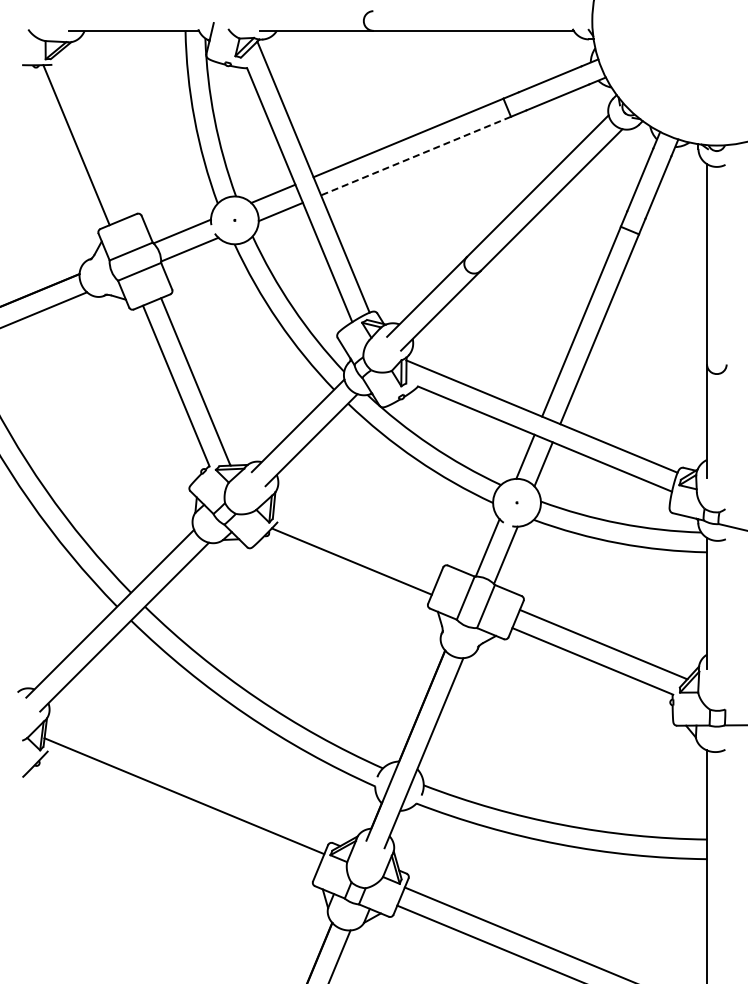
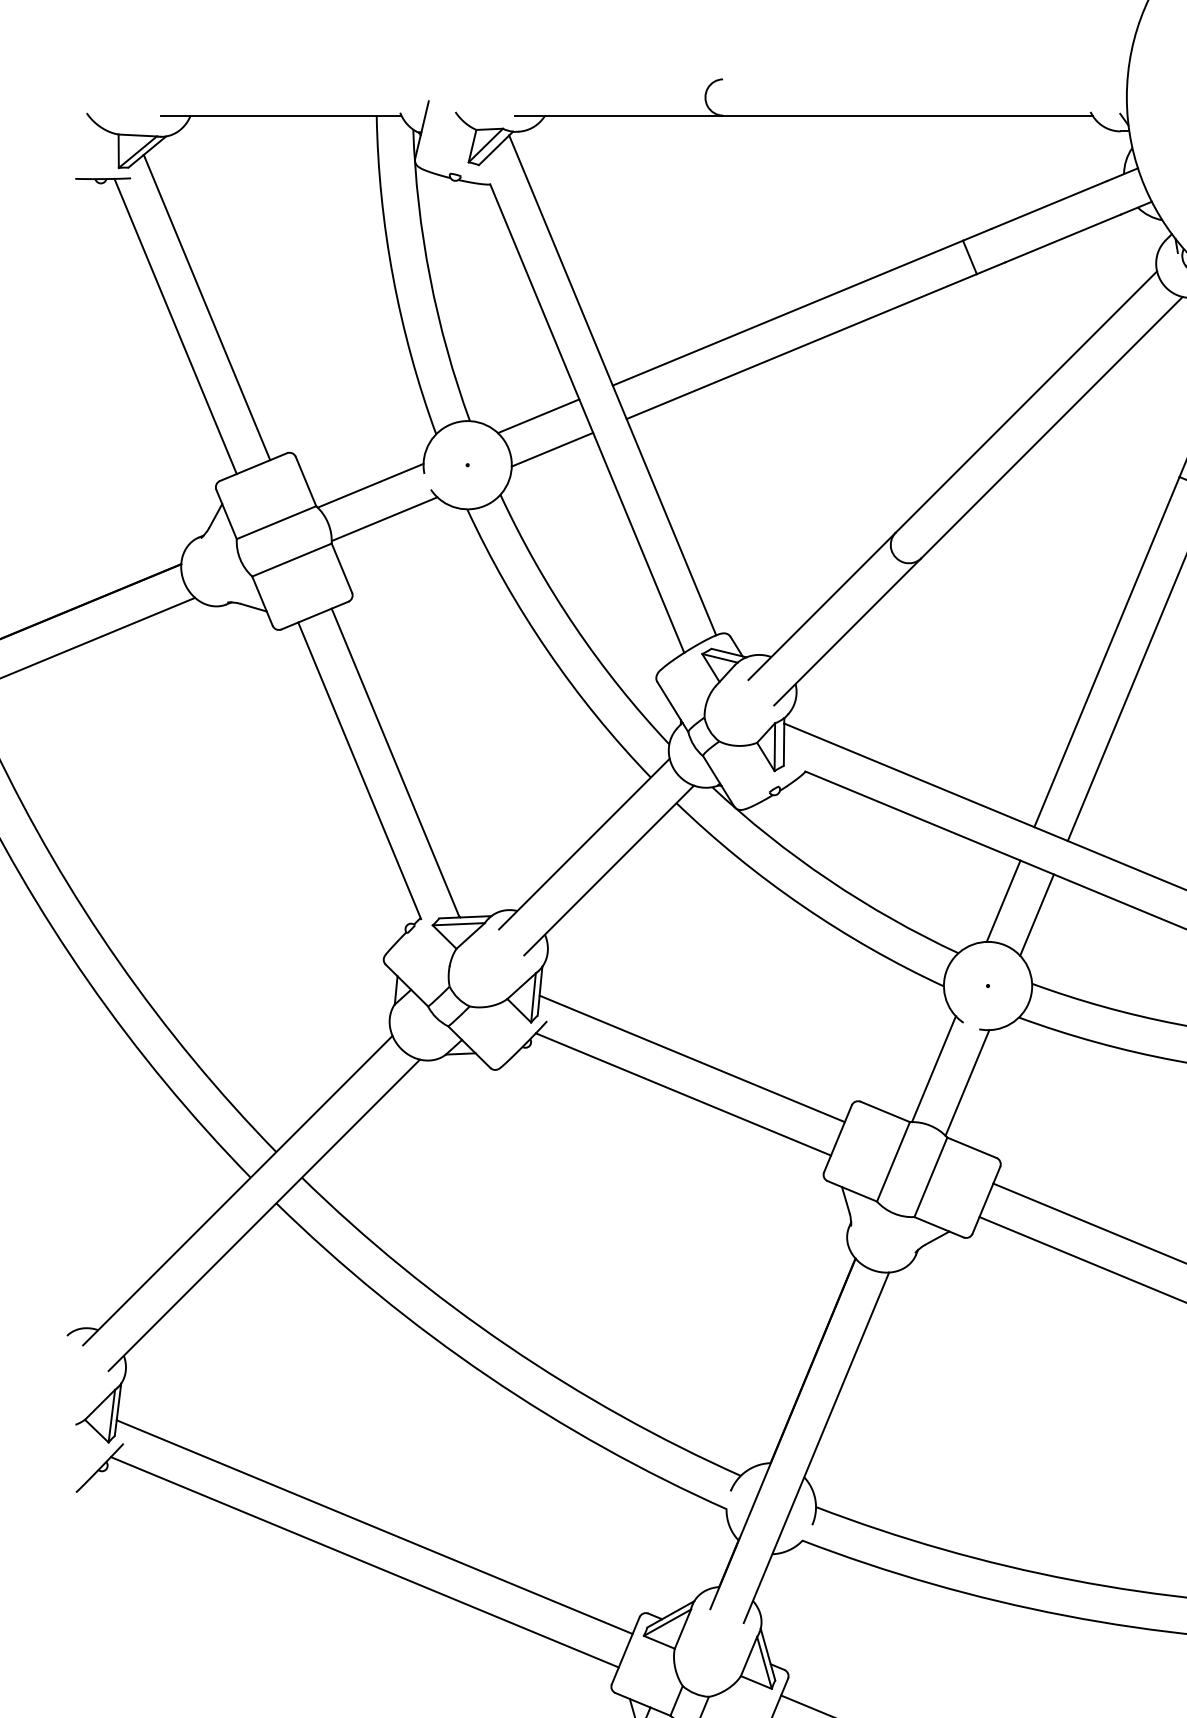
line: (93, 134) -> (206, 306), added
line: (416, 156) -> (802, 347), dashed -> solid
line: (356, 542) -> (691, 1059), added
line: (178, 815) -> (363, 1562), added

